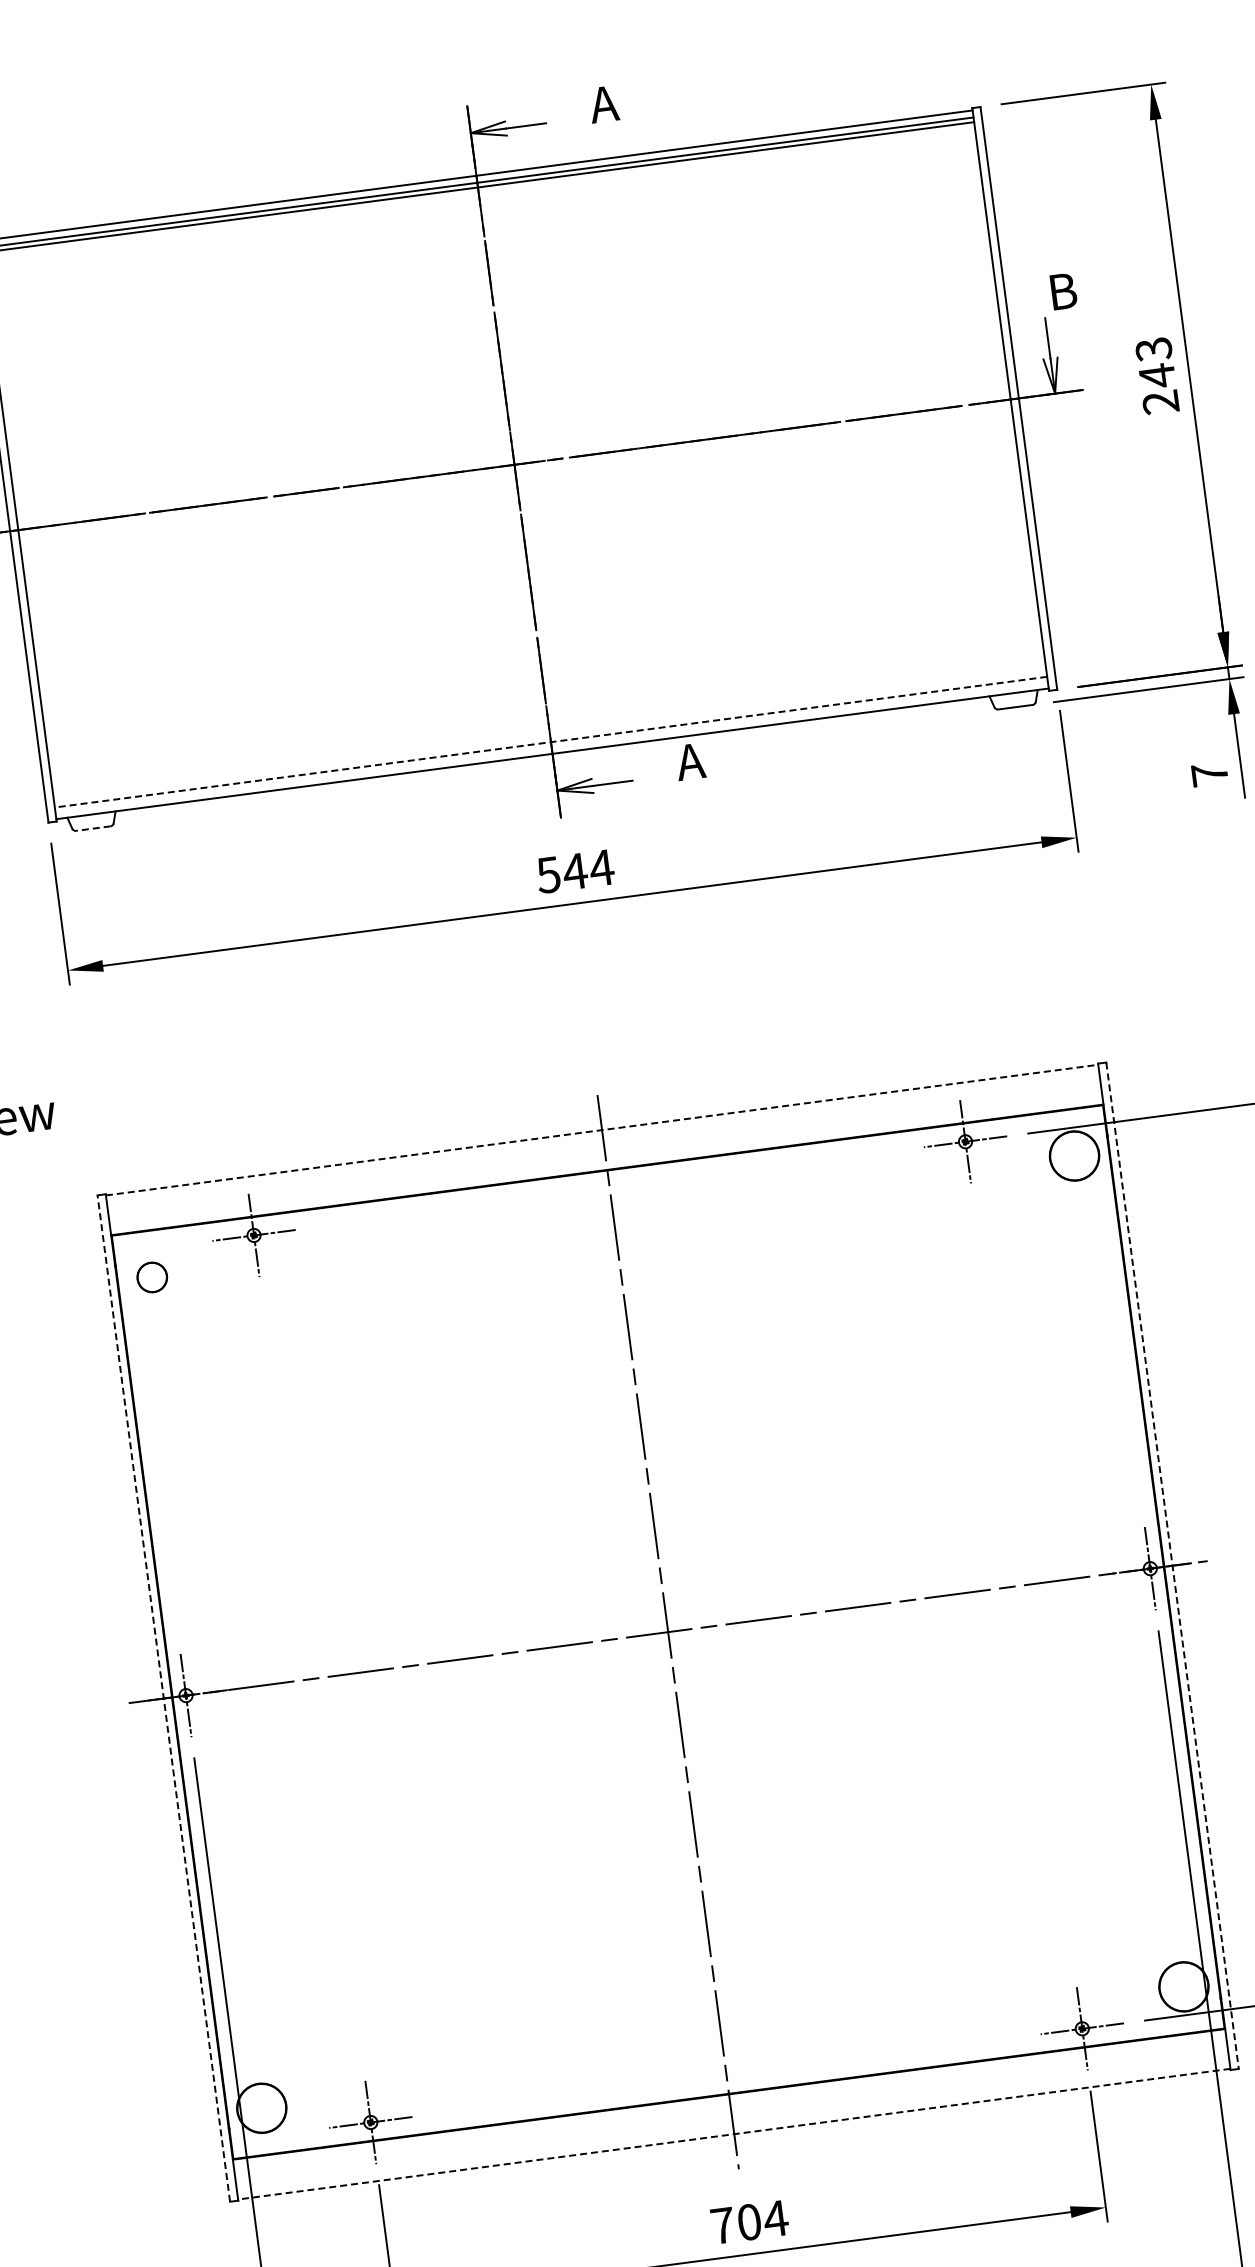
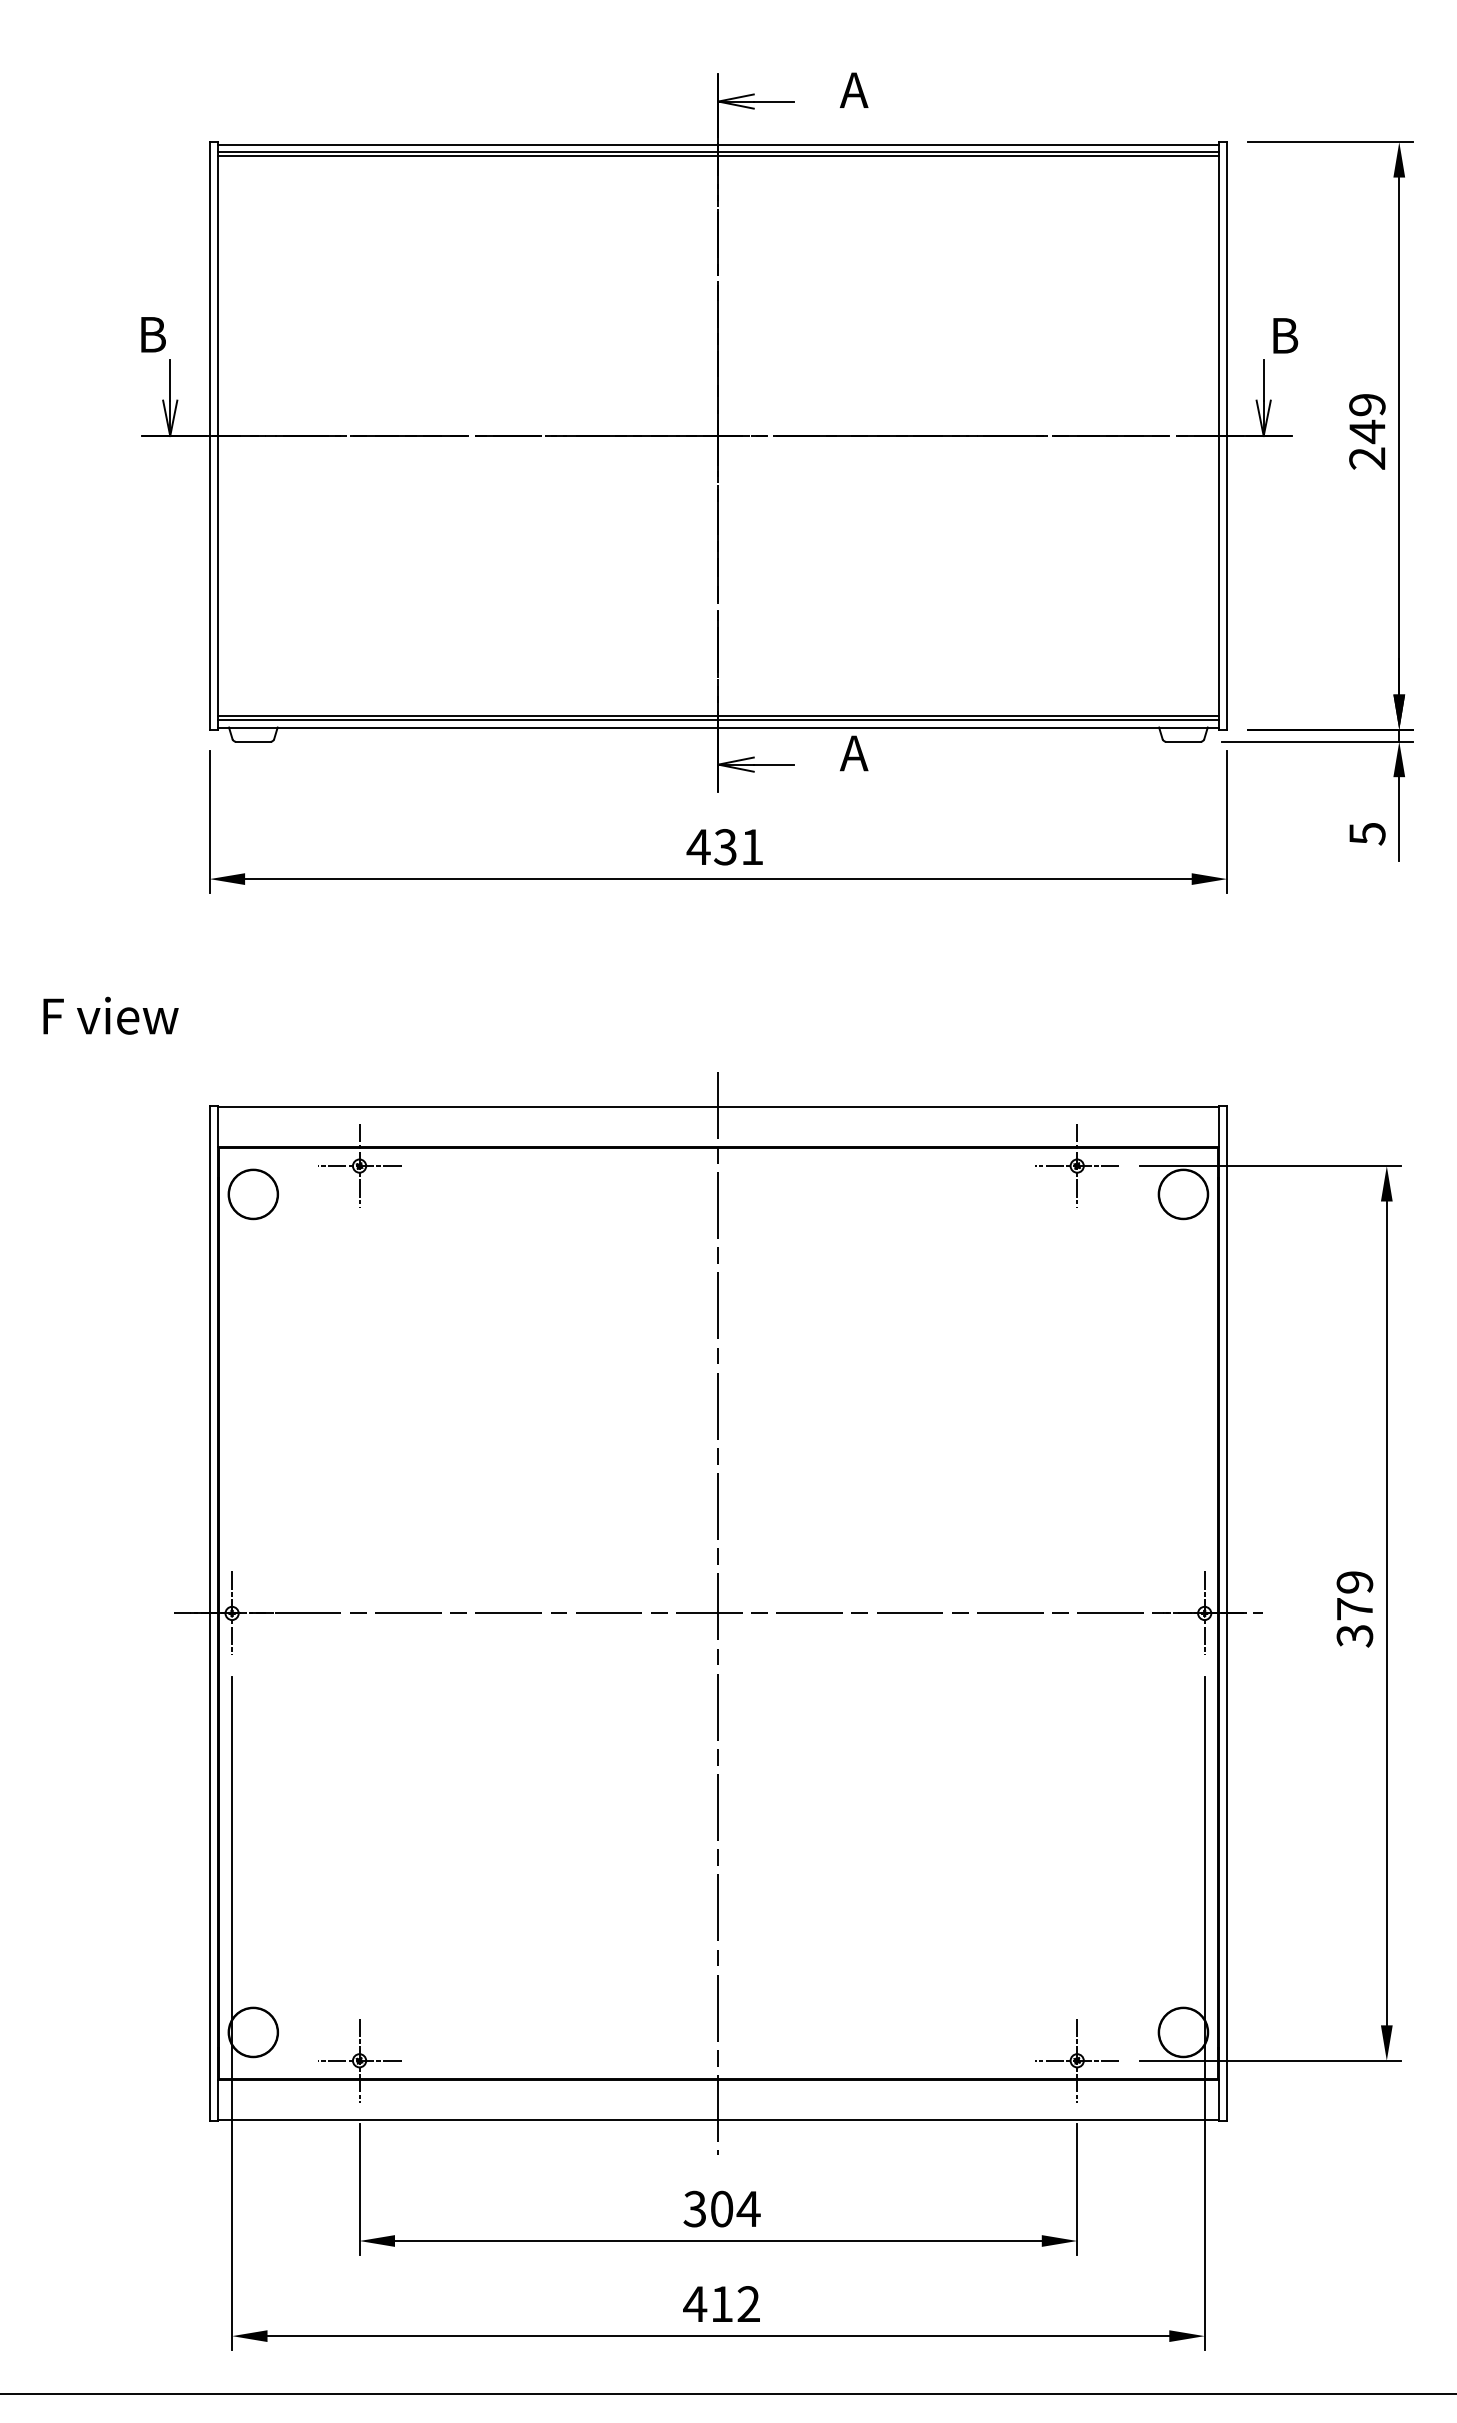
text: (1154, 349) -> (1367, 405), 243 -> 249
line: (550, 742) -> (717, 715), dashed -> solid
line: (550, 746) -> (717, 720), added
text: (1209, 774) -> (1367, 833), 7 -> 5
line: (92, 828) -> (252, 741), dashed -> solid
text: (575, 871) -> (725, 847), 544 -> 431
line: (602, 1130) -> (718, 1107), dashed -> solid
part: (151, 1277) -> (252, 1194), size x1.67
line: (1172, 1565) -> (1227, 1613), dashed -> solid
line: (163, 1698) -> (209, 1613), dashed -> solid
line: (733, 2134) -> (717, 2119), dashed -> solid
text: (722, 2225) -> (694, 2208), 704 -> 304

